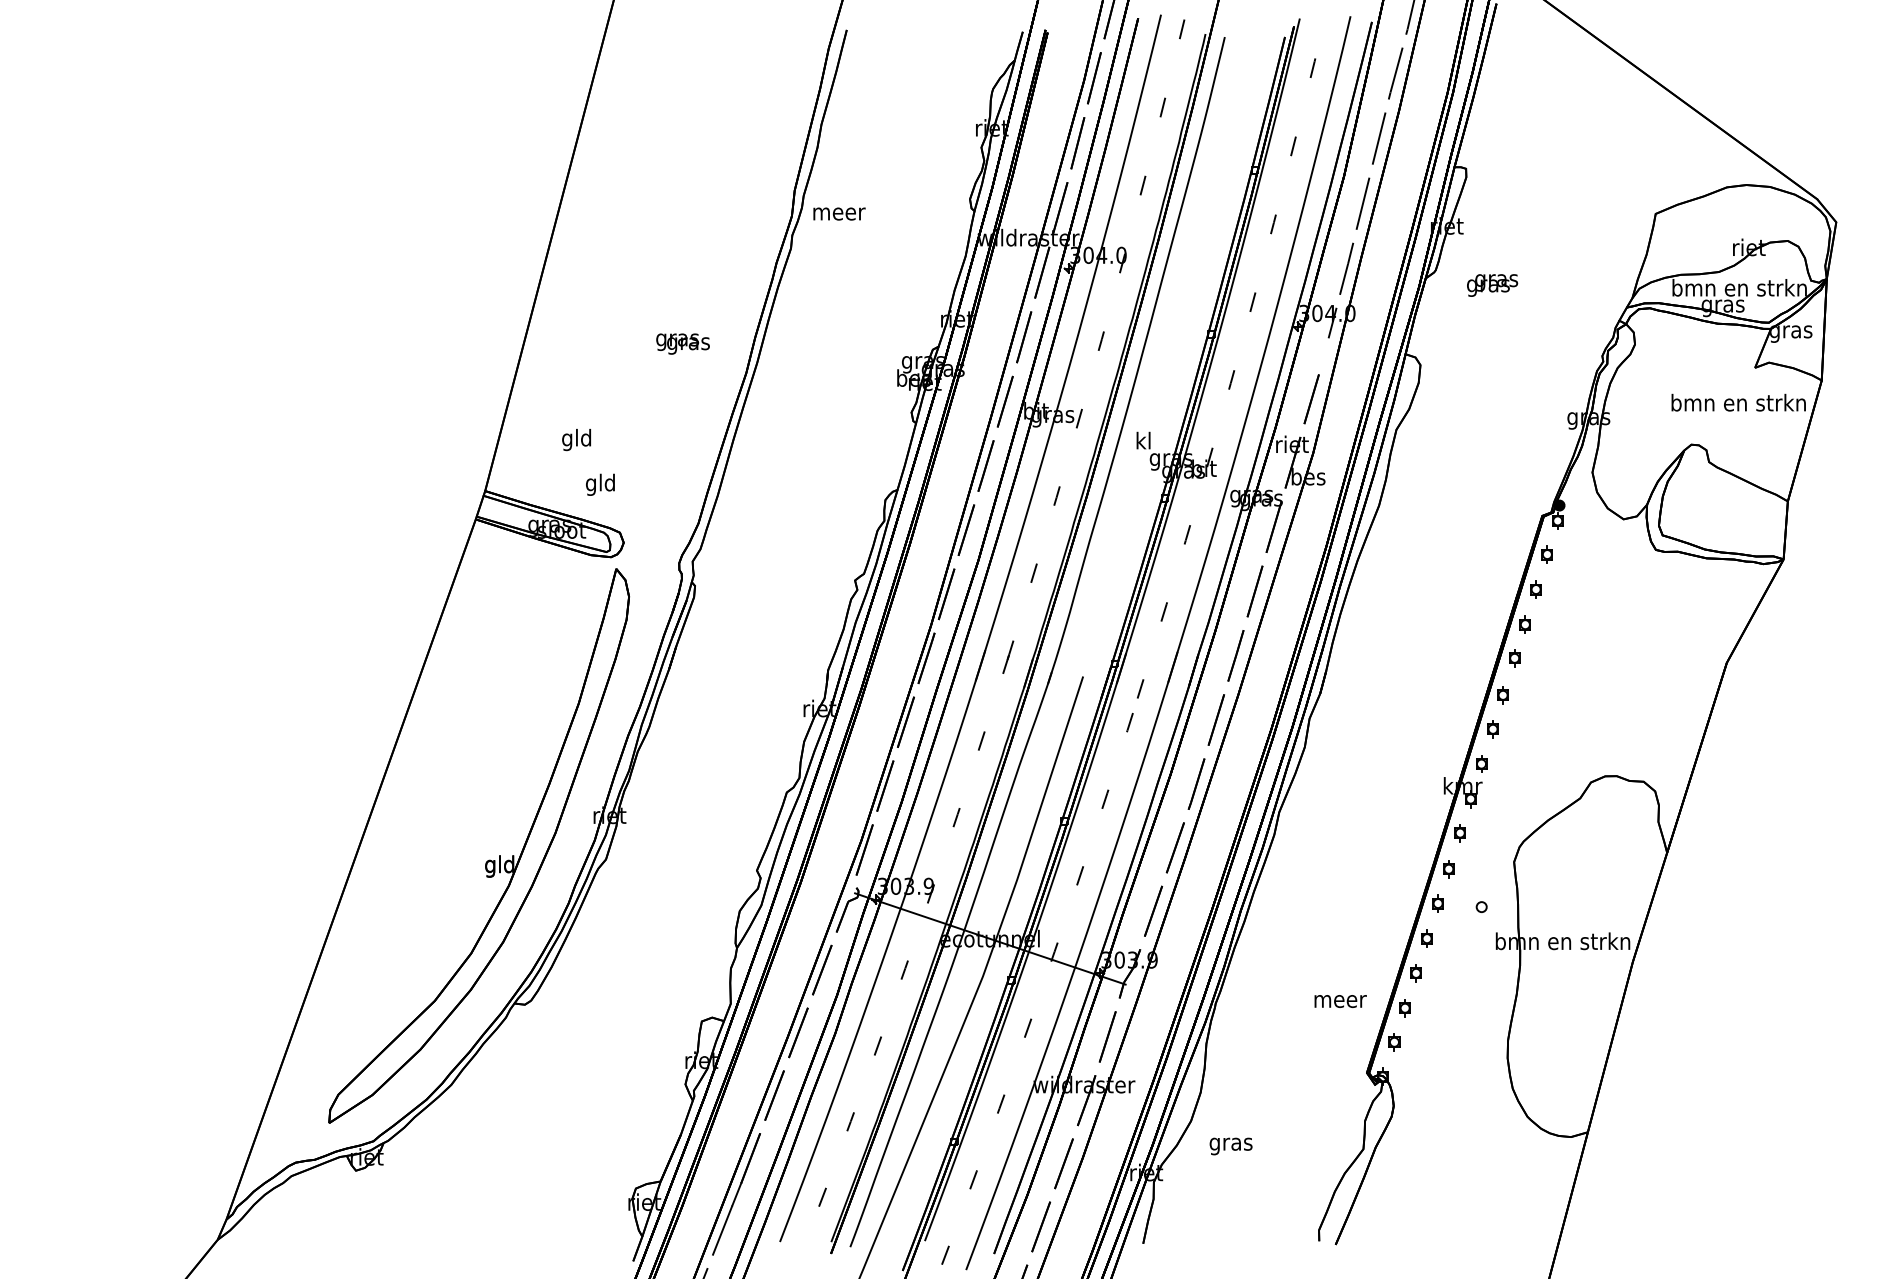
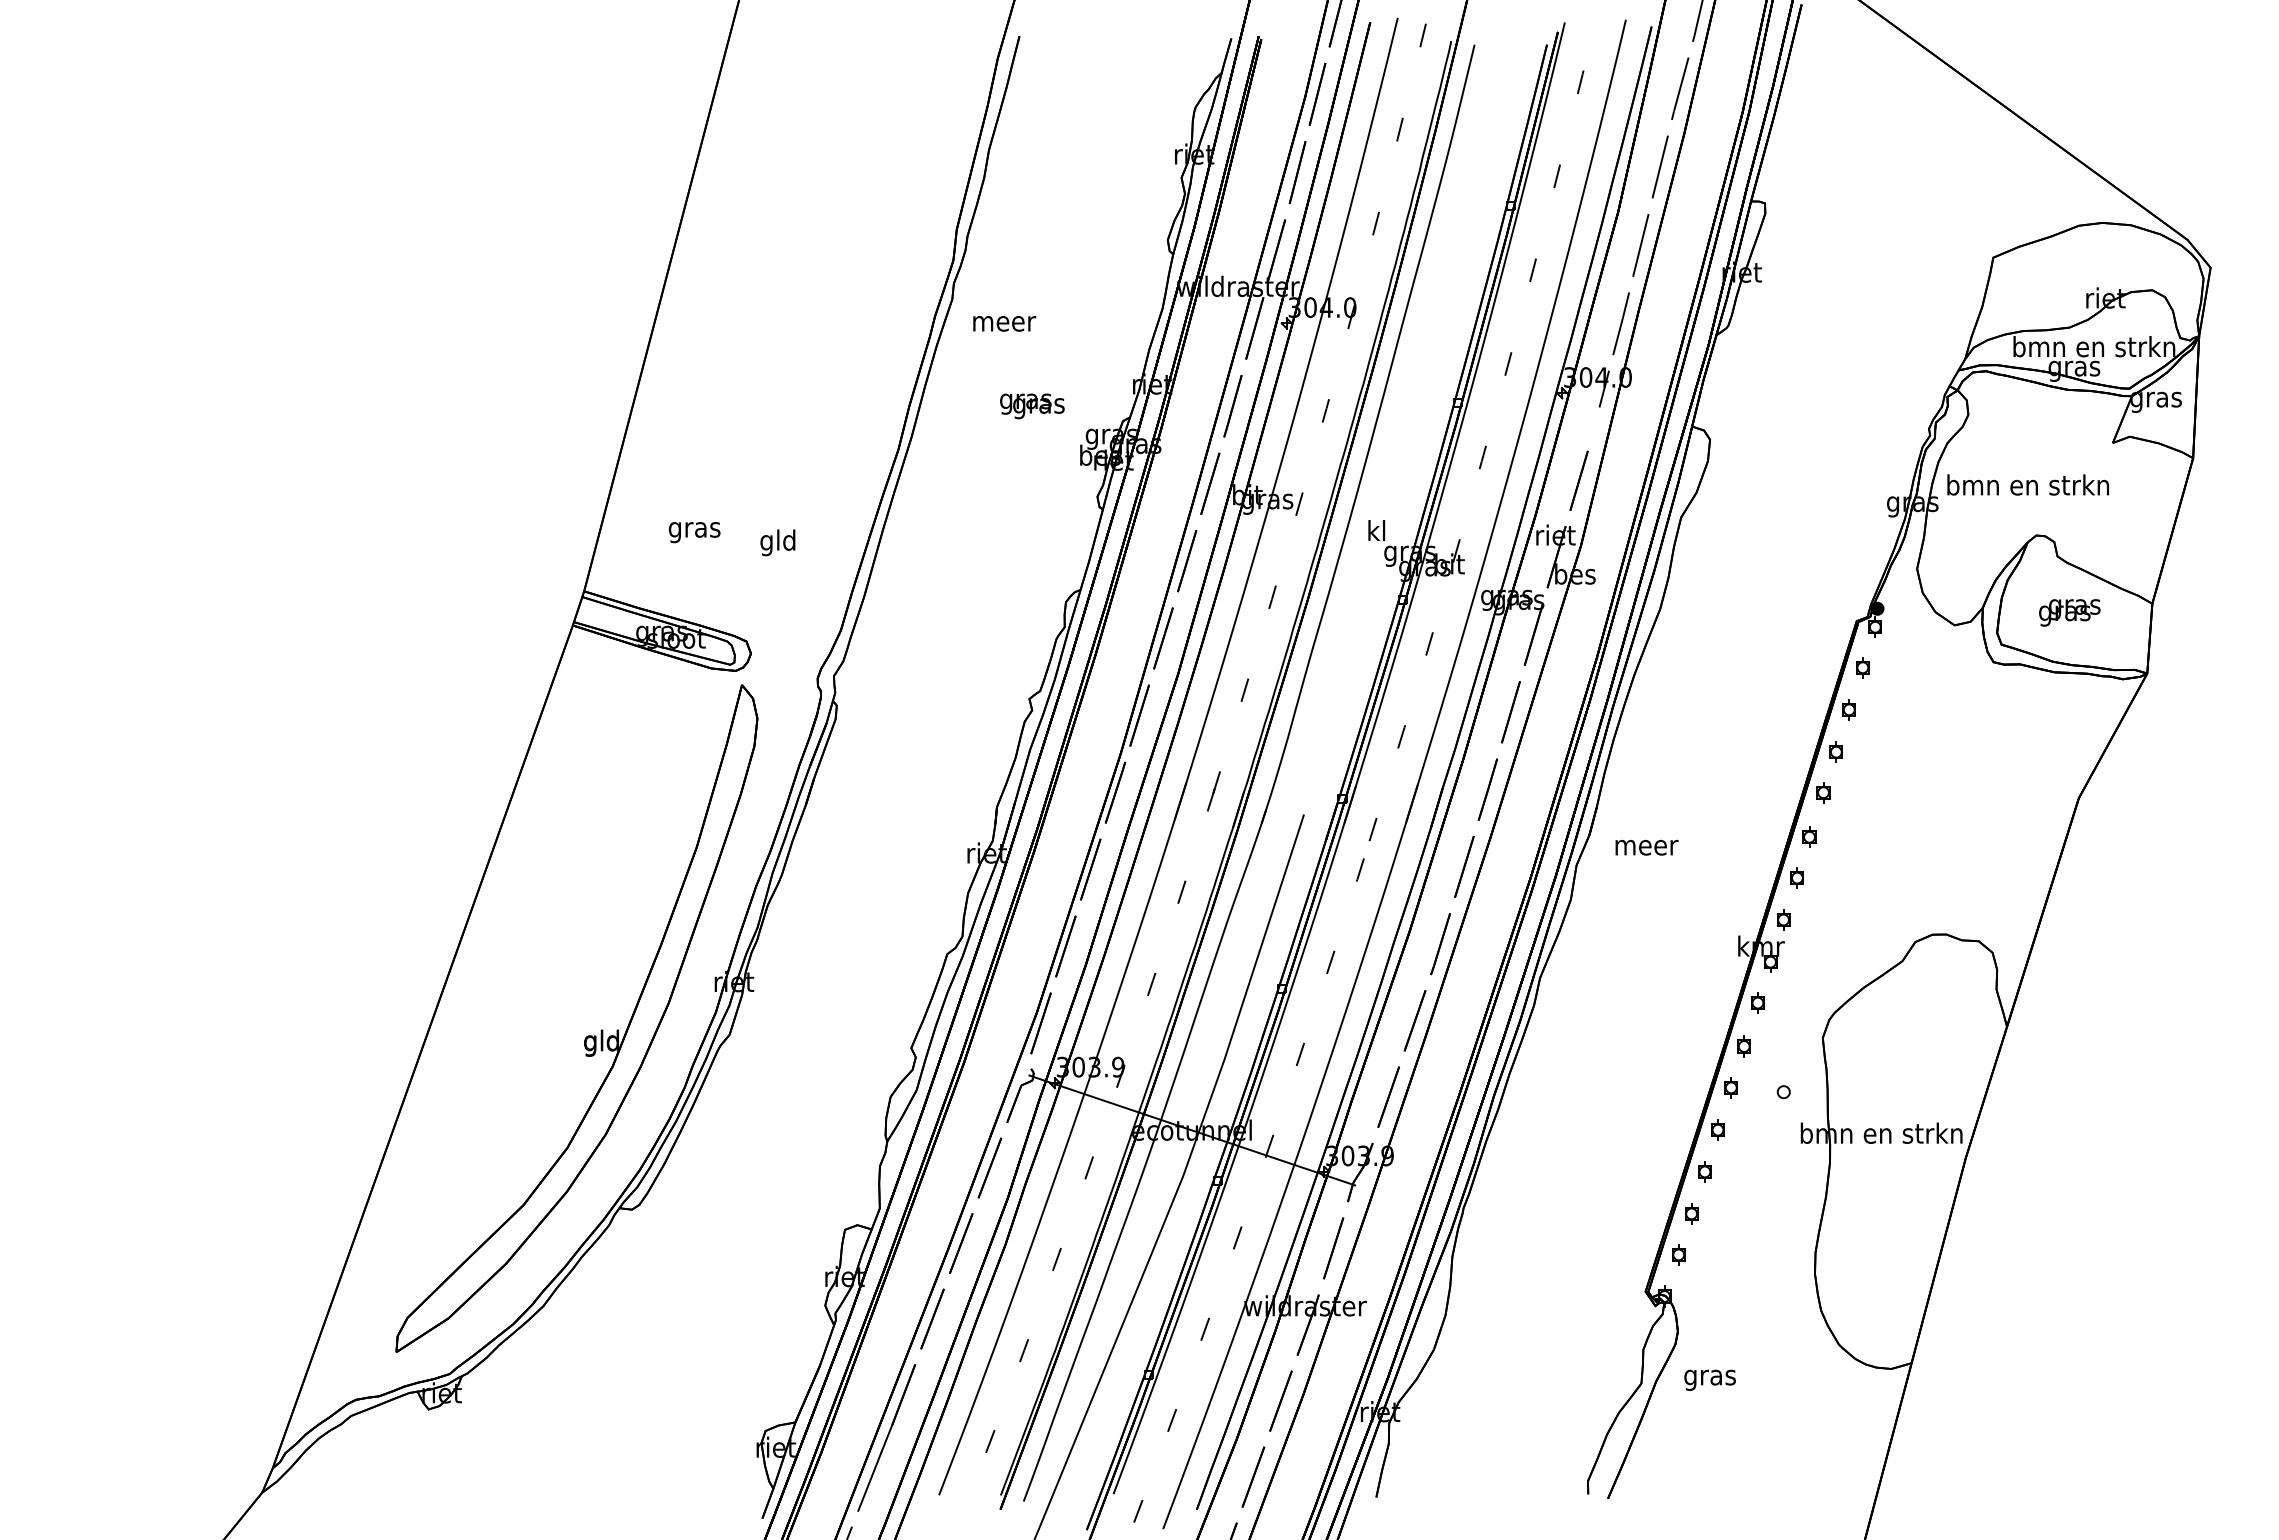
text: (839, 213) -> (1004, 323), moved
text: (1492, 285) -> (2069, 612), moved
text: (683, 344) -> (1032, 406), moved
text: (1738, 402) -> (2028, 484), moved
text: (576, 439) -> (694, 529), gld -> gras
text: (600, 484) -> (777, 542), moved
text: (1340, 1001) -> (1646, 847), moved
text: (1230, 1145) -> (1709, 1379), moved

